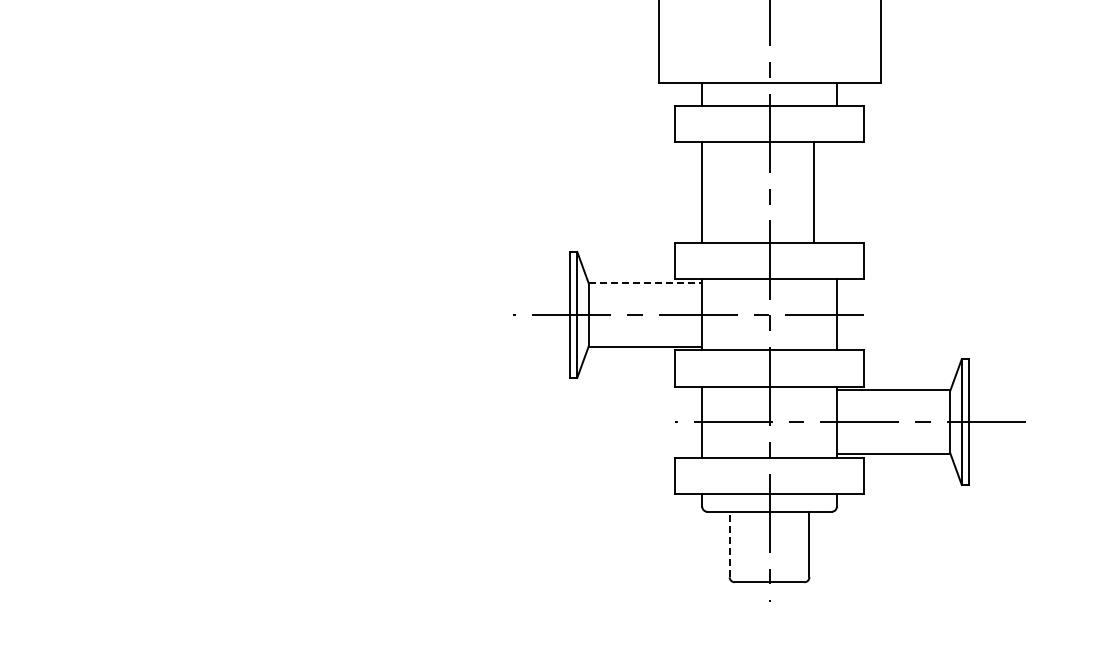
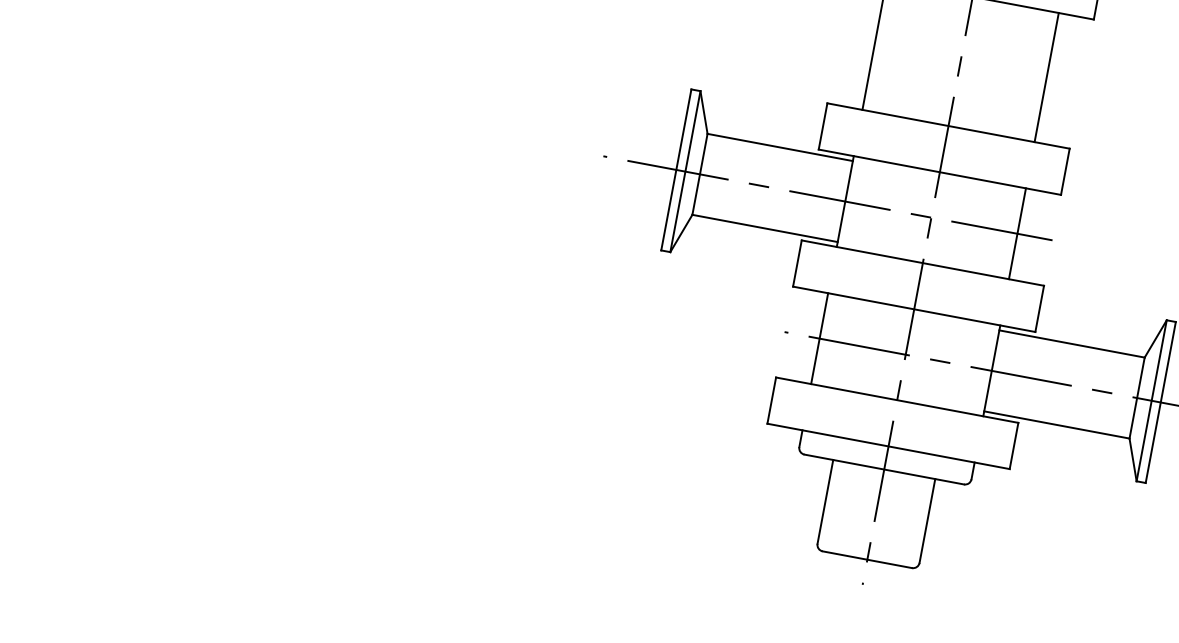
line: (813, 192) -> (1046, 77), moved
line: (645, 283) -> (780, 147), dashed -> solid
line: (729, 544) -> (825, 501), dashed -> solid

